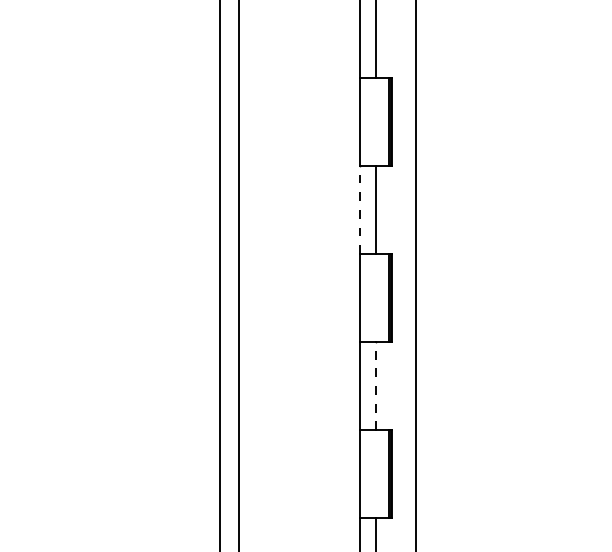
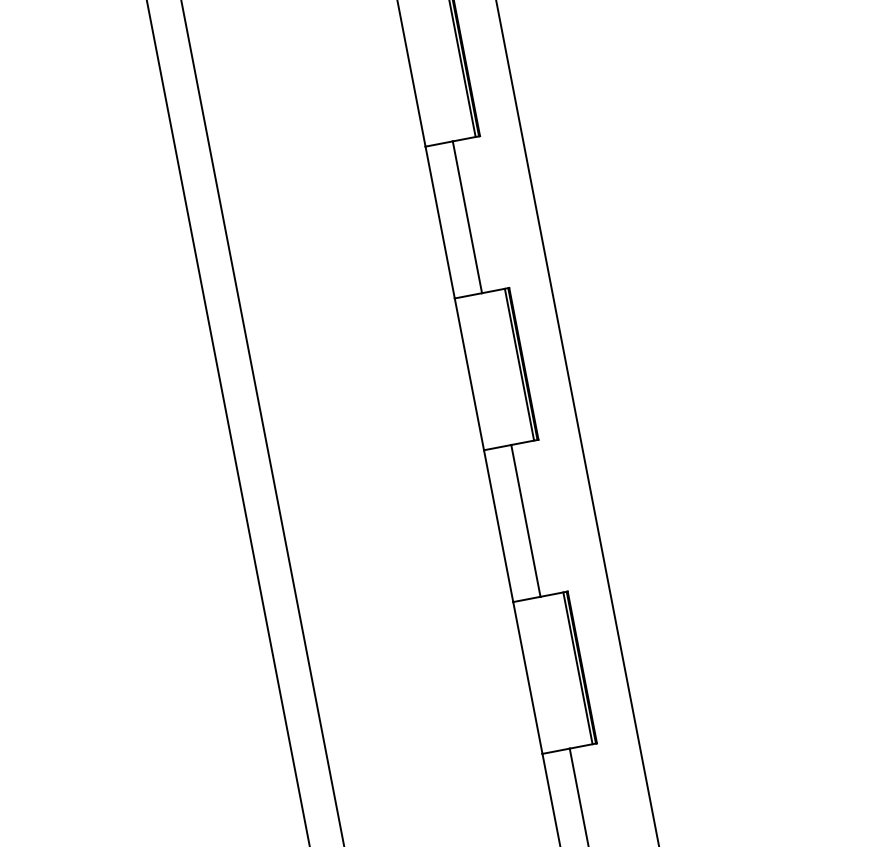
line: (360, 209) -> (440, 221), dashed -> solid
line: (376, 385) -> (526, 519), dashed -> solid

